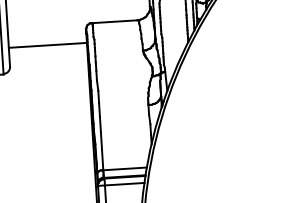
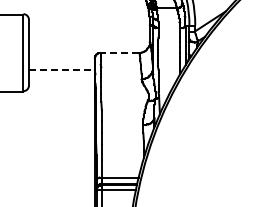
line: (113, 22) -> (118, 53), solid -> dashed
line: (47, 45) -> (61, 69), solid -> dashed

